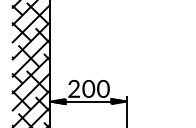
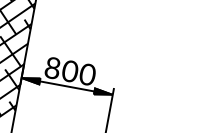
text: (74, 89) -> (53, 68), 2 -> 8

